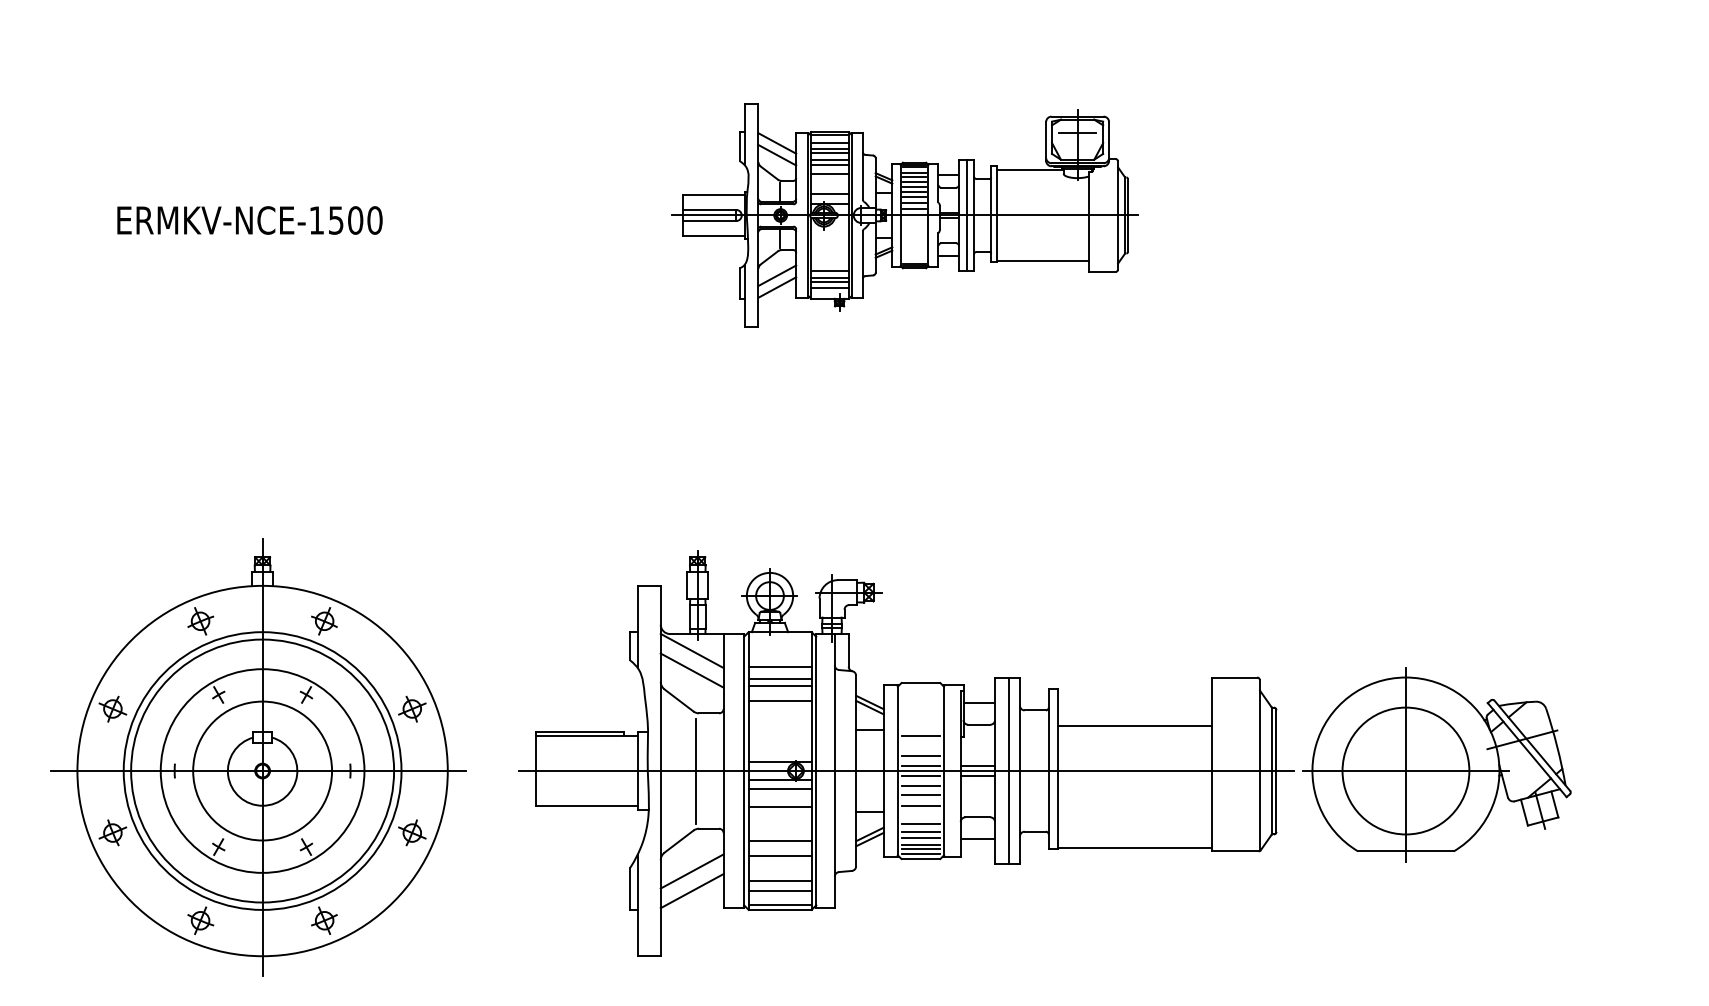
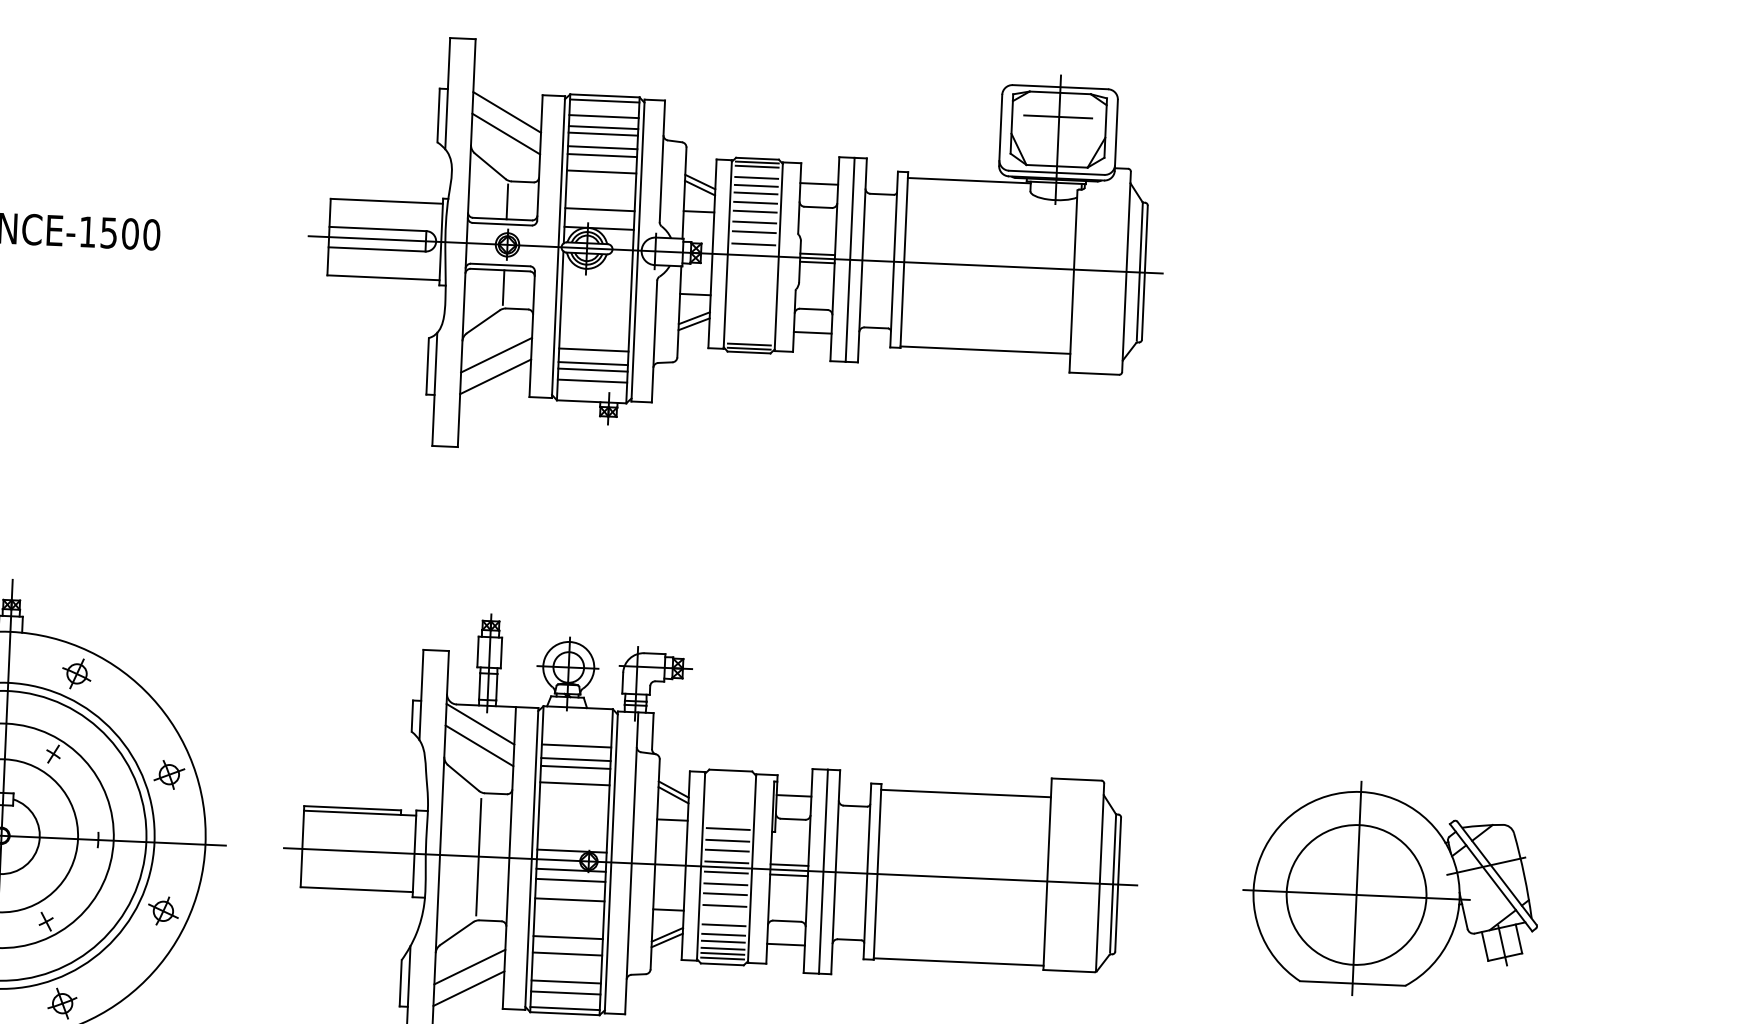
part: (904, 215) -> (735, 254), size x1.67
line: (1134, 725) -> (965, 793), moved
line: (920, 746) -> (727, 840), added
part: (1436, 764) -> (1390, 889), moved

